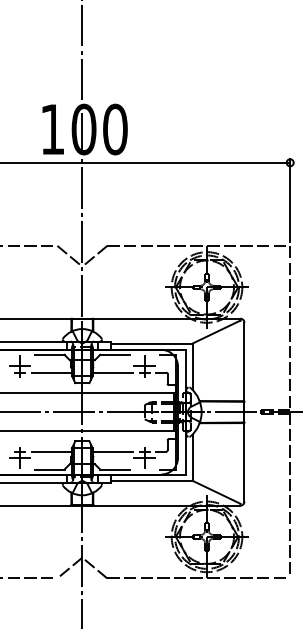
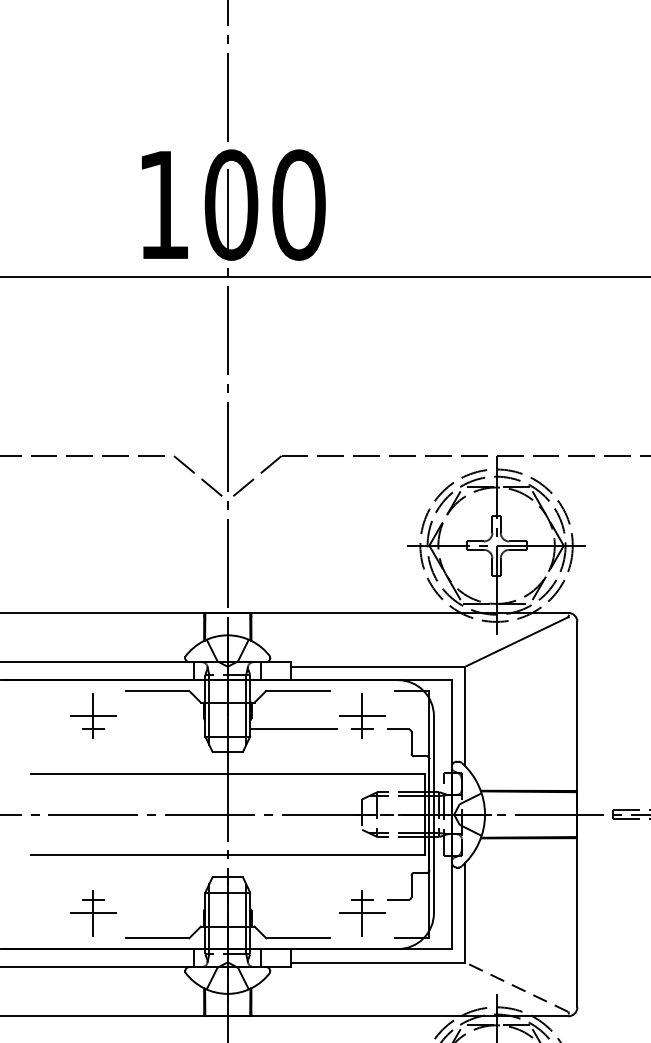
line: (51, 372) -> (161, 729), removed
line: (51, 451) -> (161, 899), removed
line: (112, 451) -> (292, 899), removed
line: (215, 492) -> (514, 987), solid -> dashed

